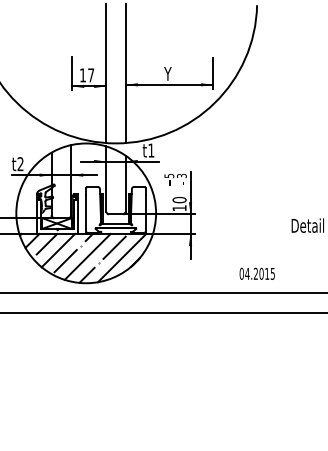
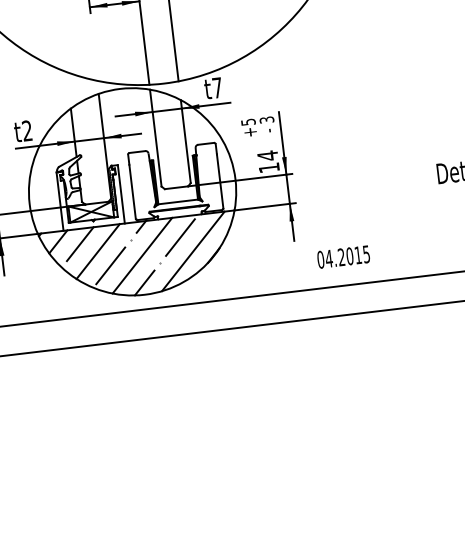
text: (151, 150) -> (217, 87), t1 -> t7
text: (179, 199) -> (267, 155), 10 -> 14
text: (256, 273) -> (342, 256), moved

